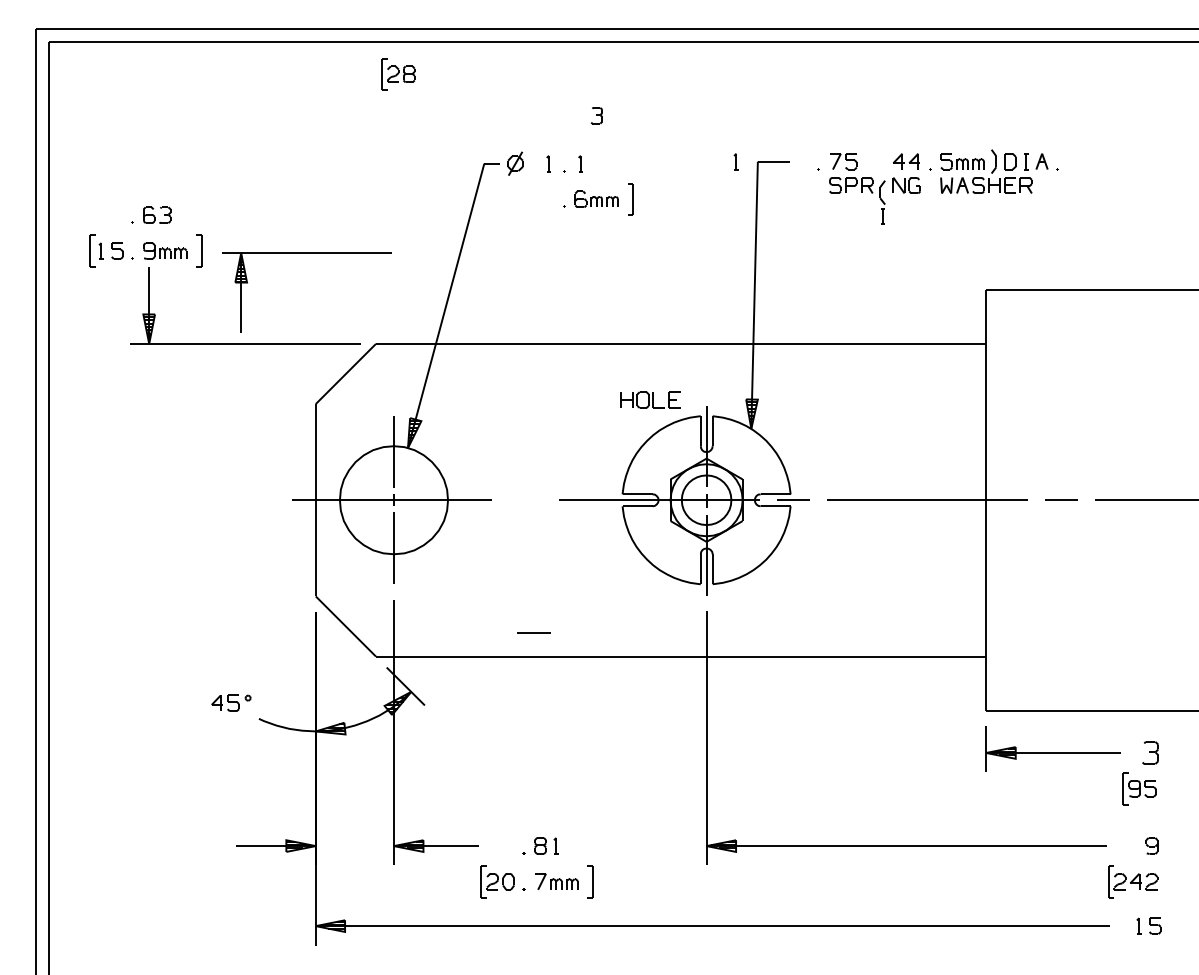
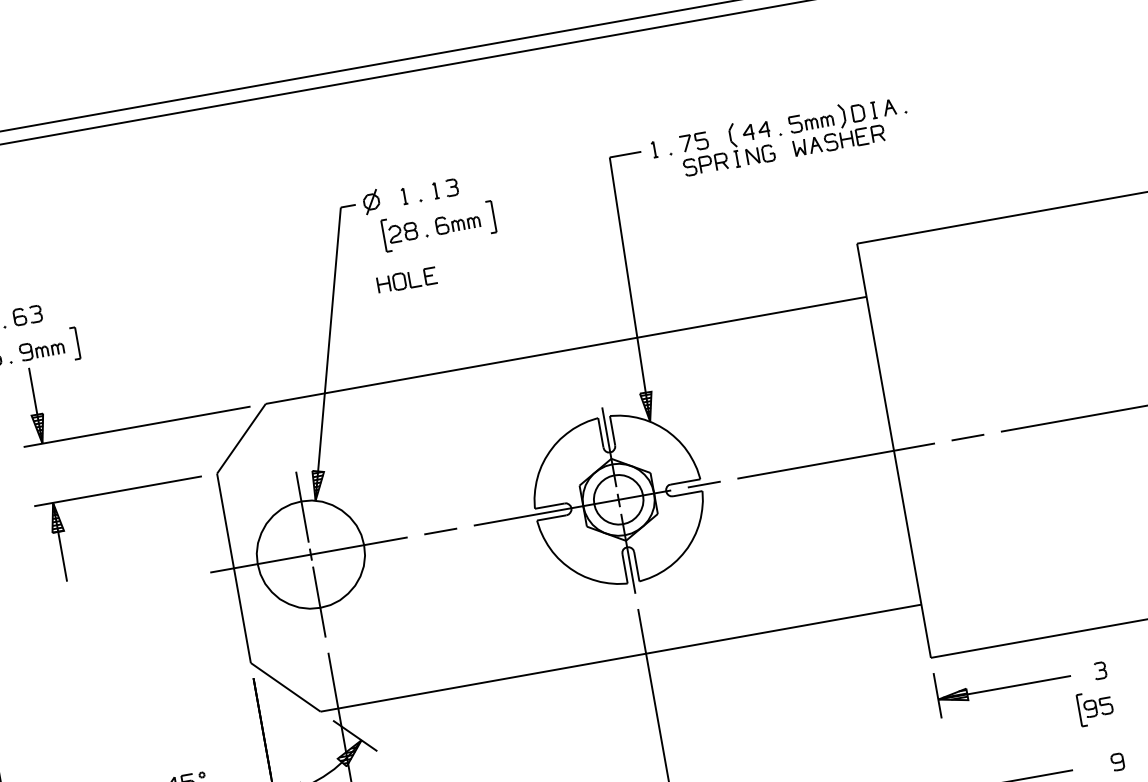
part: (398, 74) -> (400, 233), moved
part: (596, 115) -> (451, 187), moved
part: (735, 161) -> (653, 149), moved
part: (882, 202) -> (734, 145), moved
part: (306, 253) -> (117, 491), moved
part: (650, 399) -> (406, 279), moved
line: (533, 632) -> (440, 530), moved
part: (1150, 752) -> (1099, 670), size x0.71

